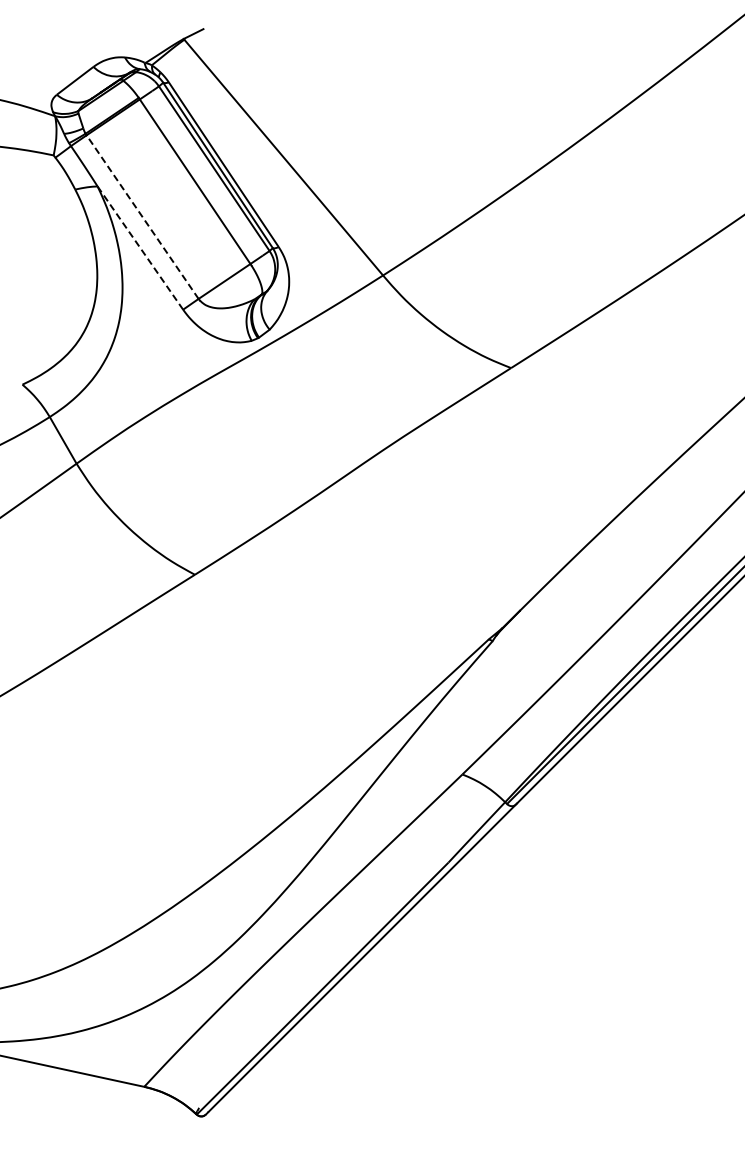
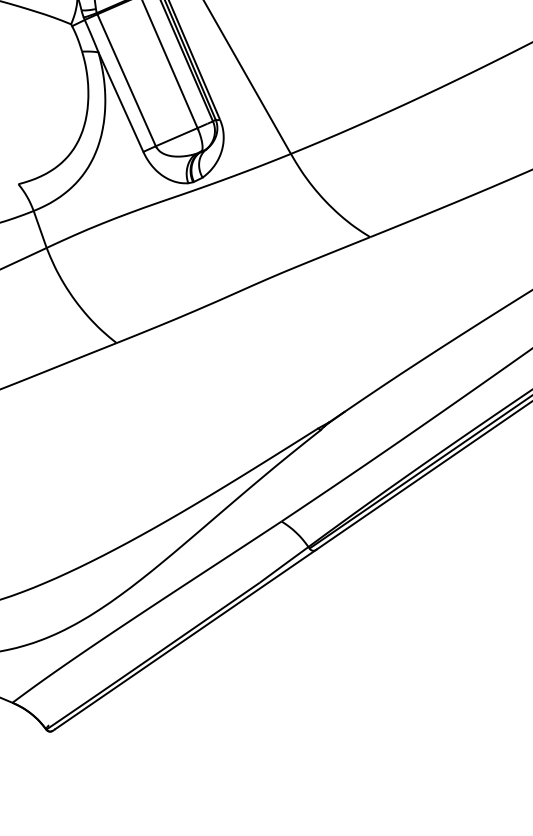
line: (142, 216) -> (126, 79), dashed -> solid
line: (140, 247) -> (121, 101), dashed -> solid

